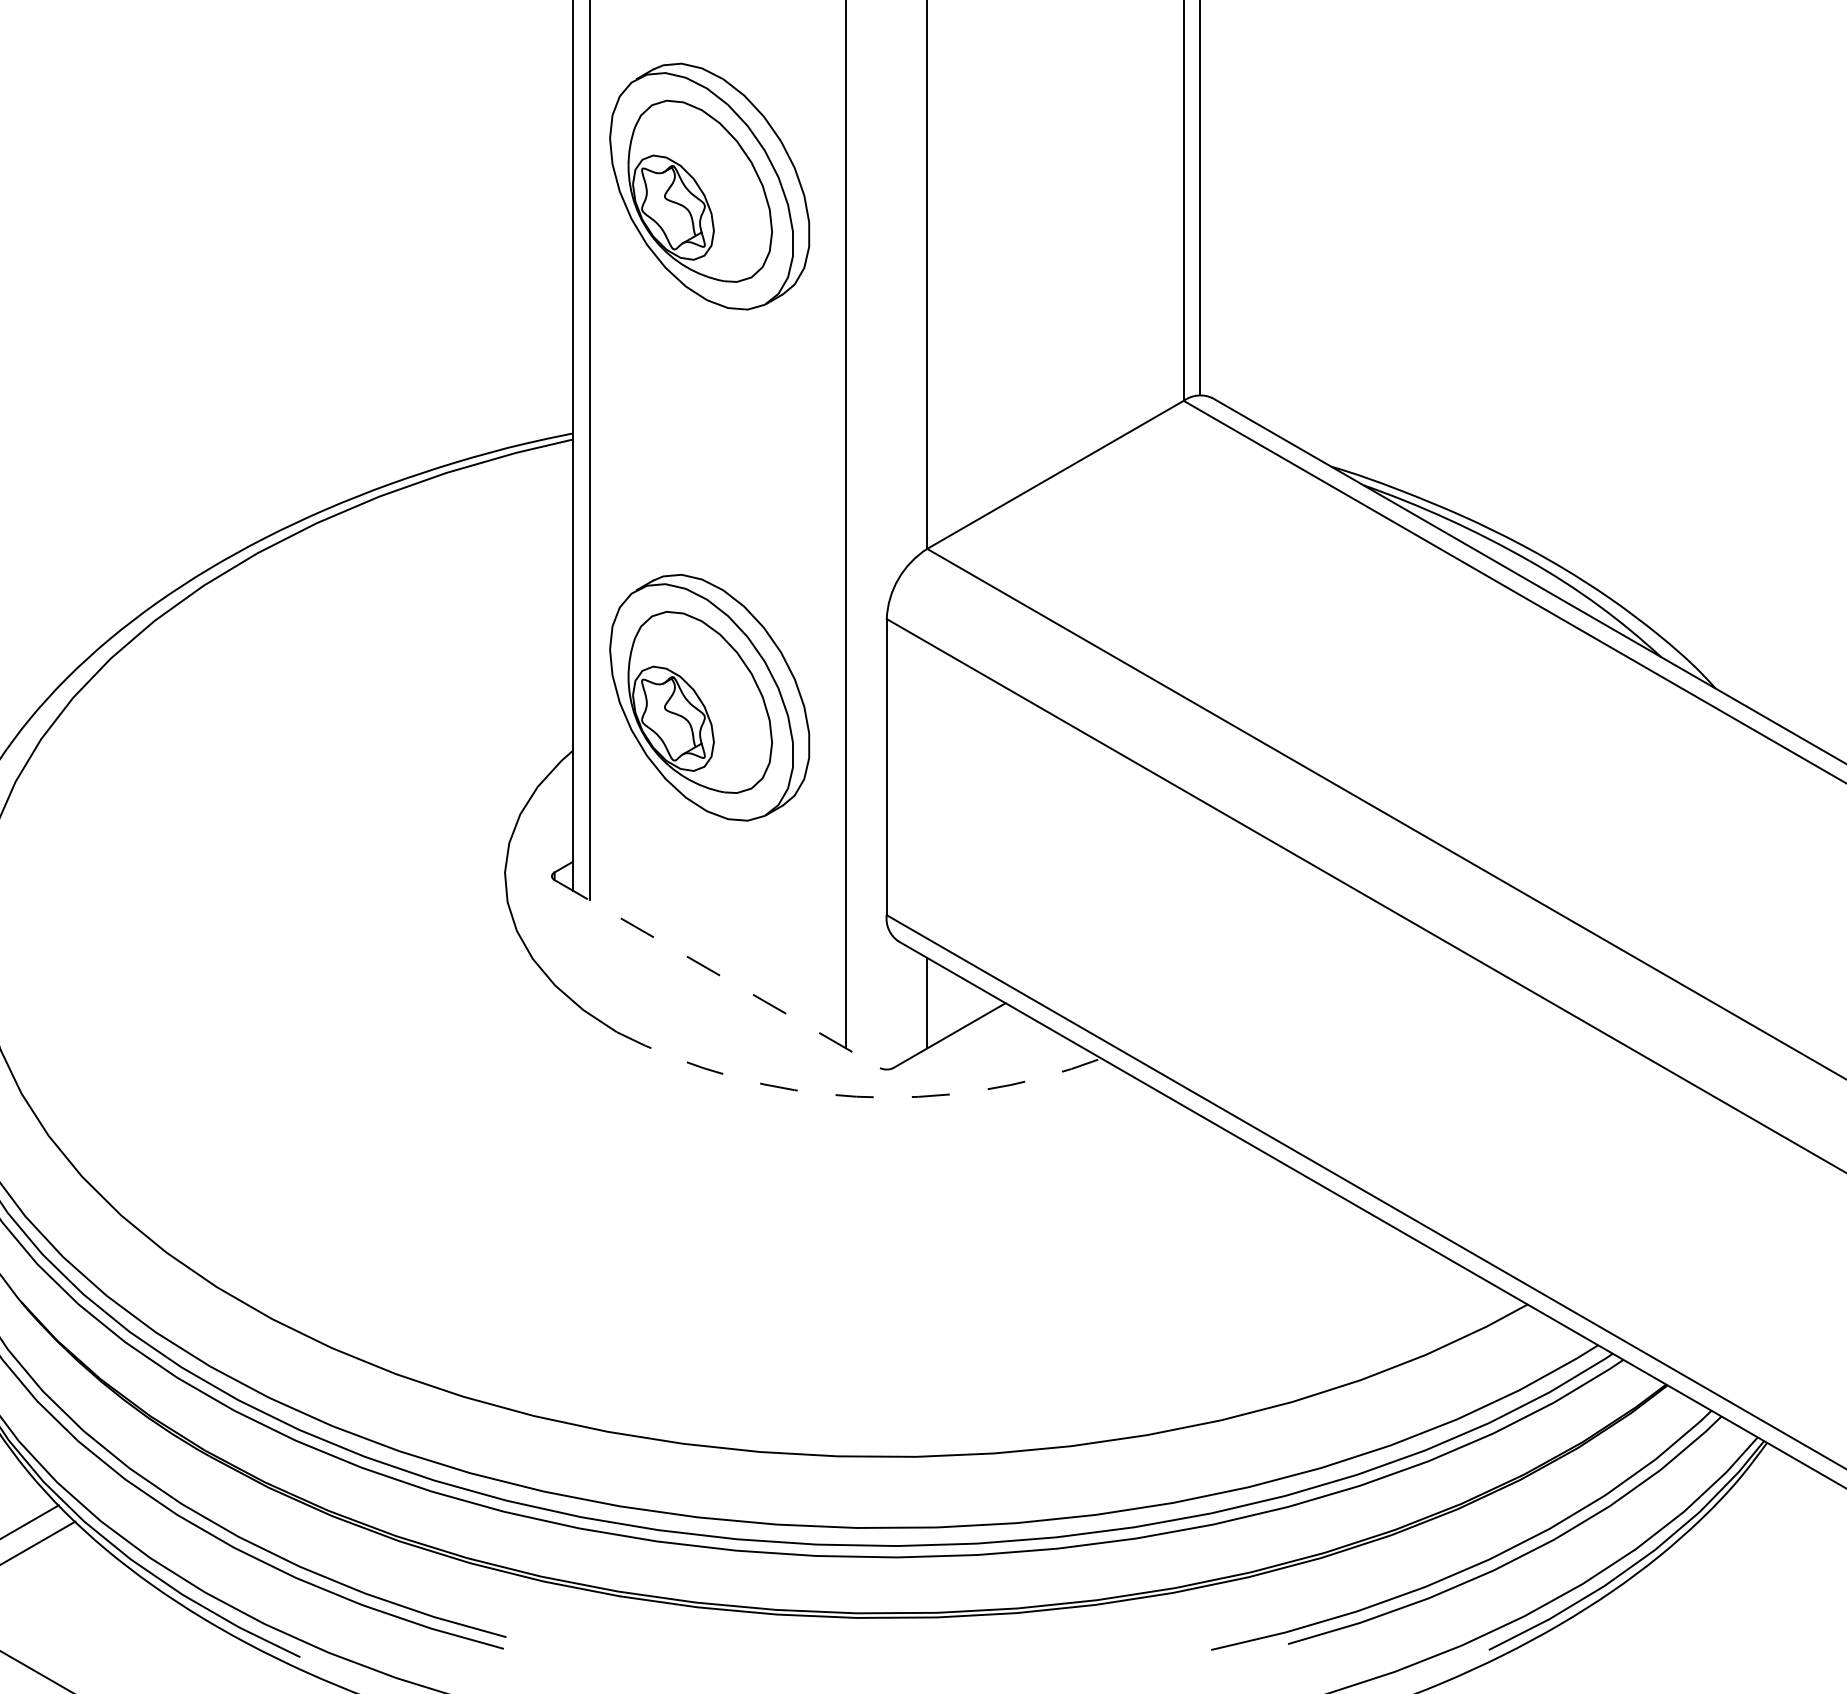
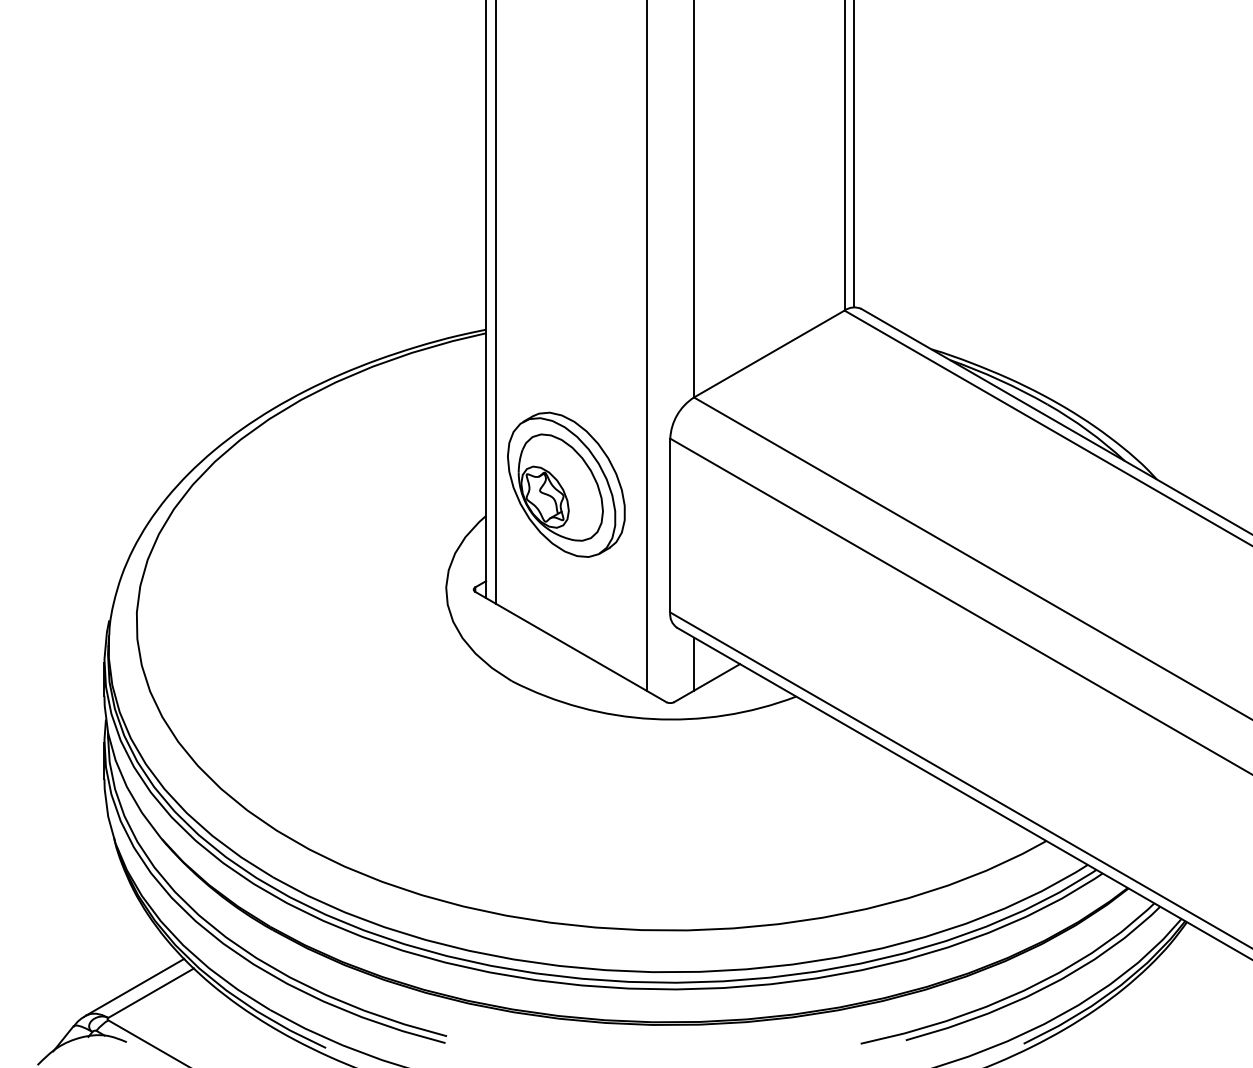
part: (709, 186) -> (566, 184), removed
line: (718, 974) -> (571, 647), dashed -> solid
arc: (856, 1097) -> (652, 719), dashed -> solid

